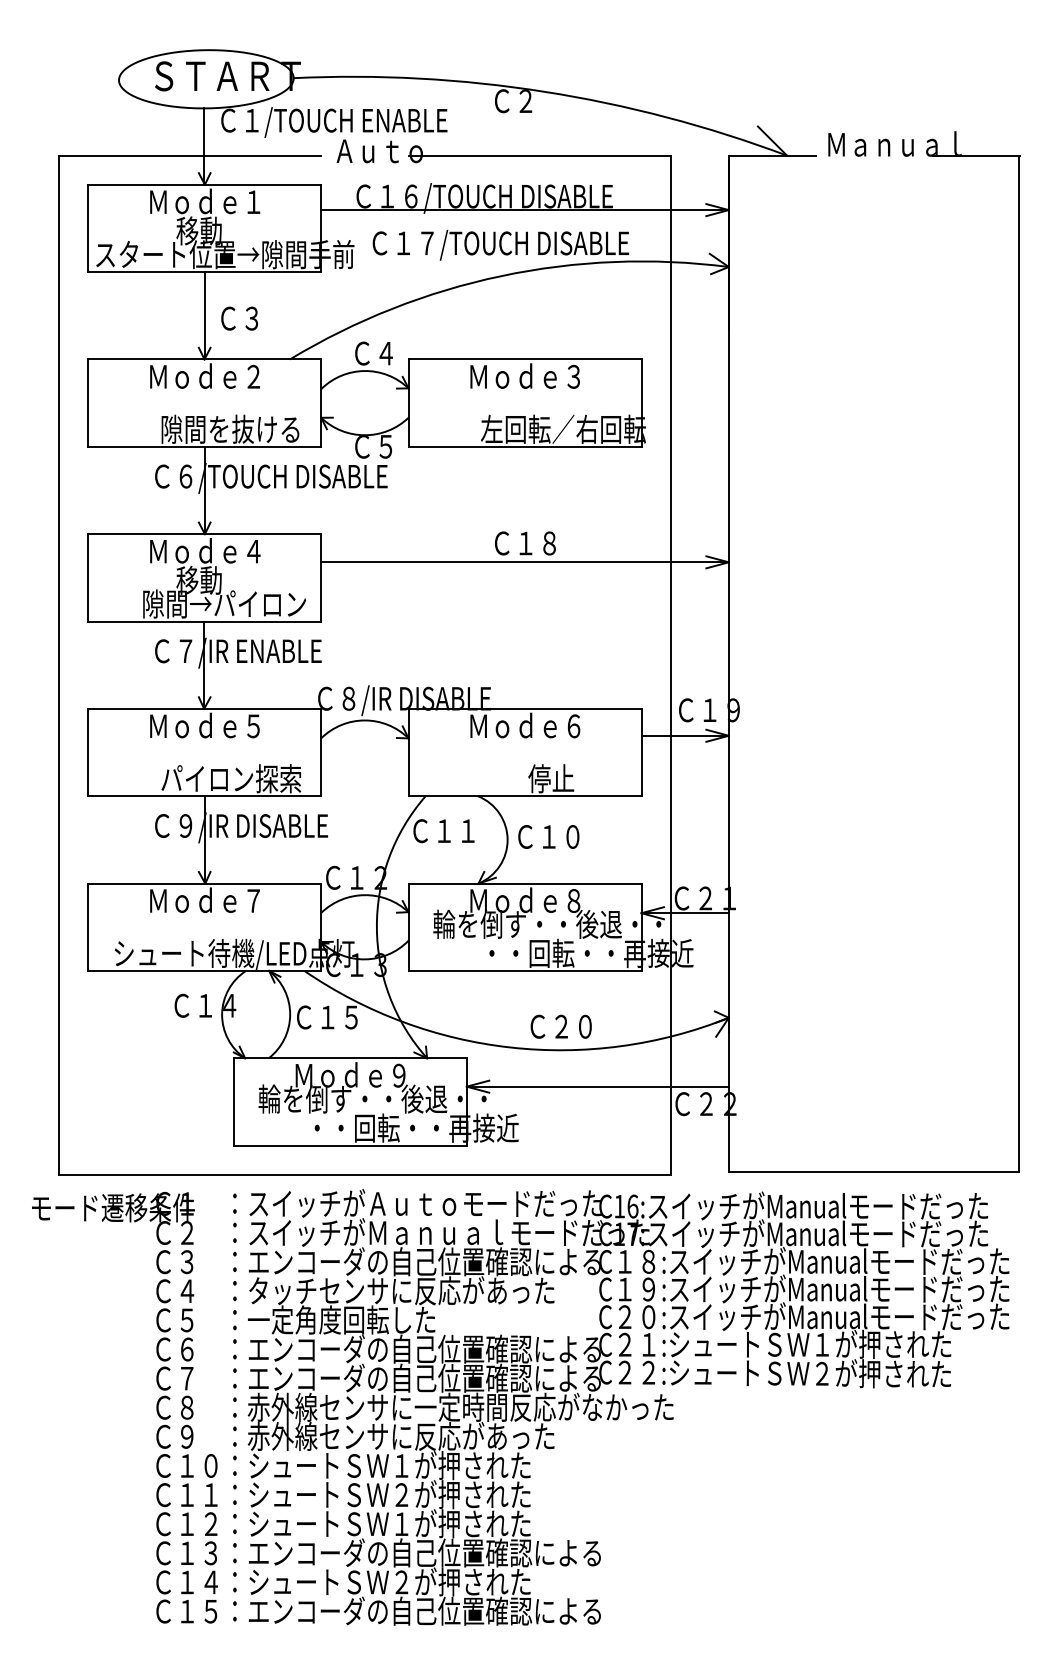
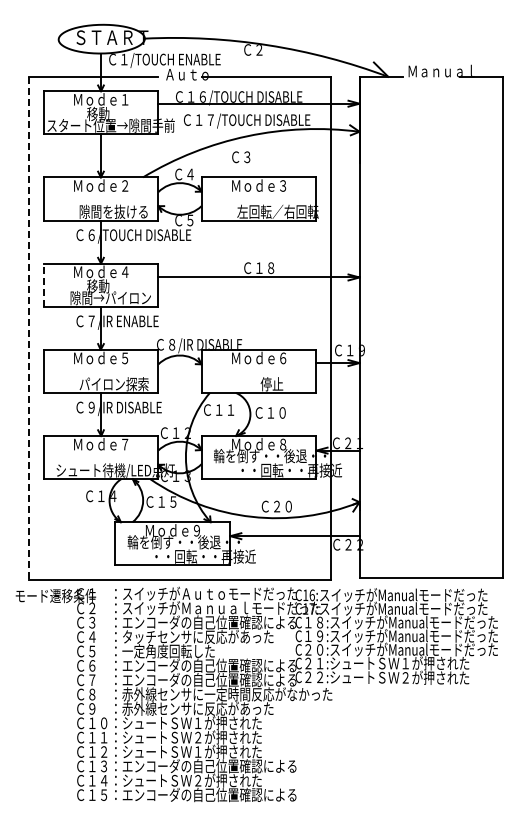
text: (240, 319) -> (241, 157), moved
line: (88, 578) -> (43, 285), solid -> dashed
line: (59, 665) -> (29, 328), solid -> dashed

